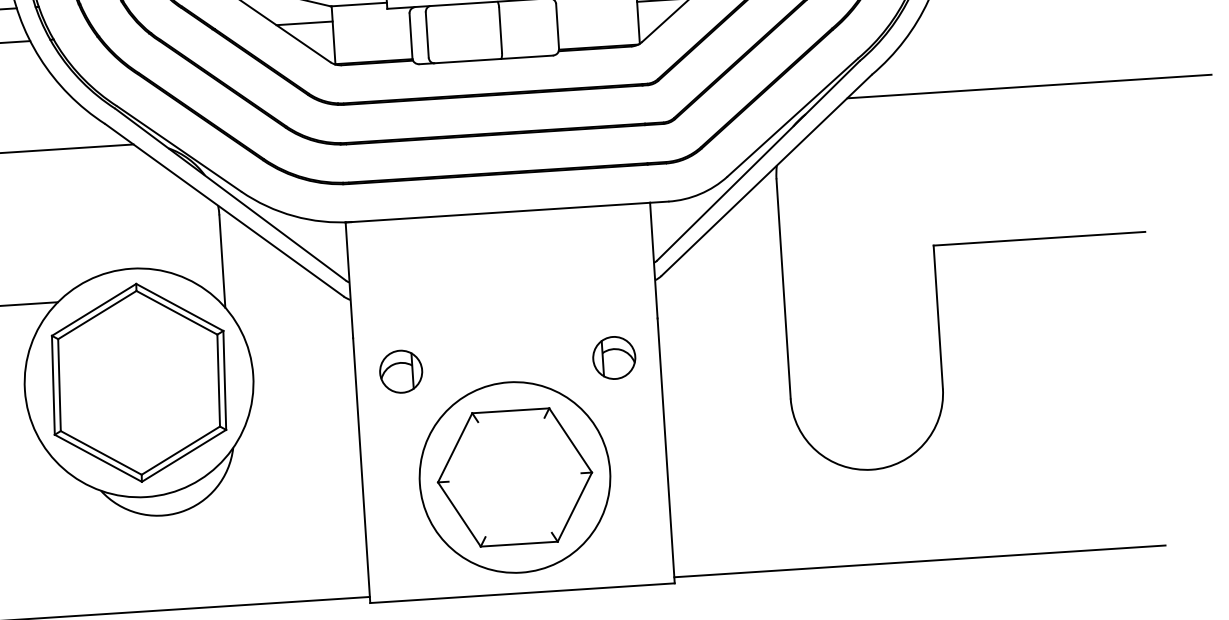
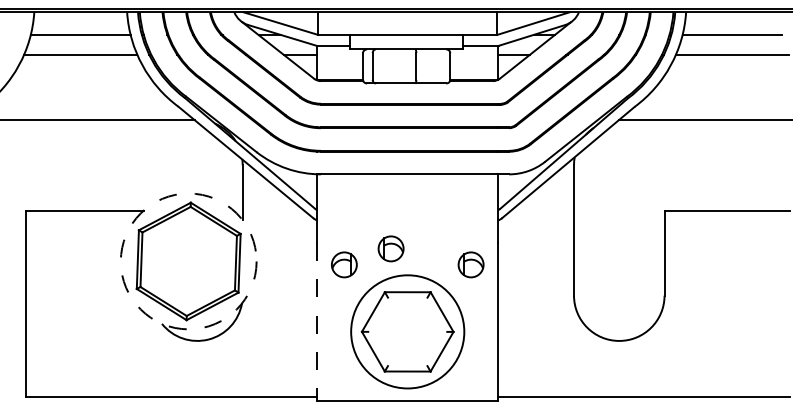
part: (476, 339) -> (390, 248), added
circle: (138, 382) -> (188, 261), solid -> dashed
line: (362, 469) -> (317, 321), solid -> dashed

